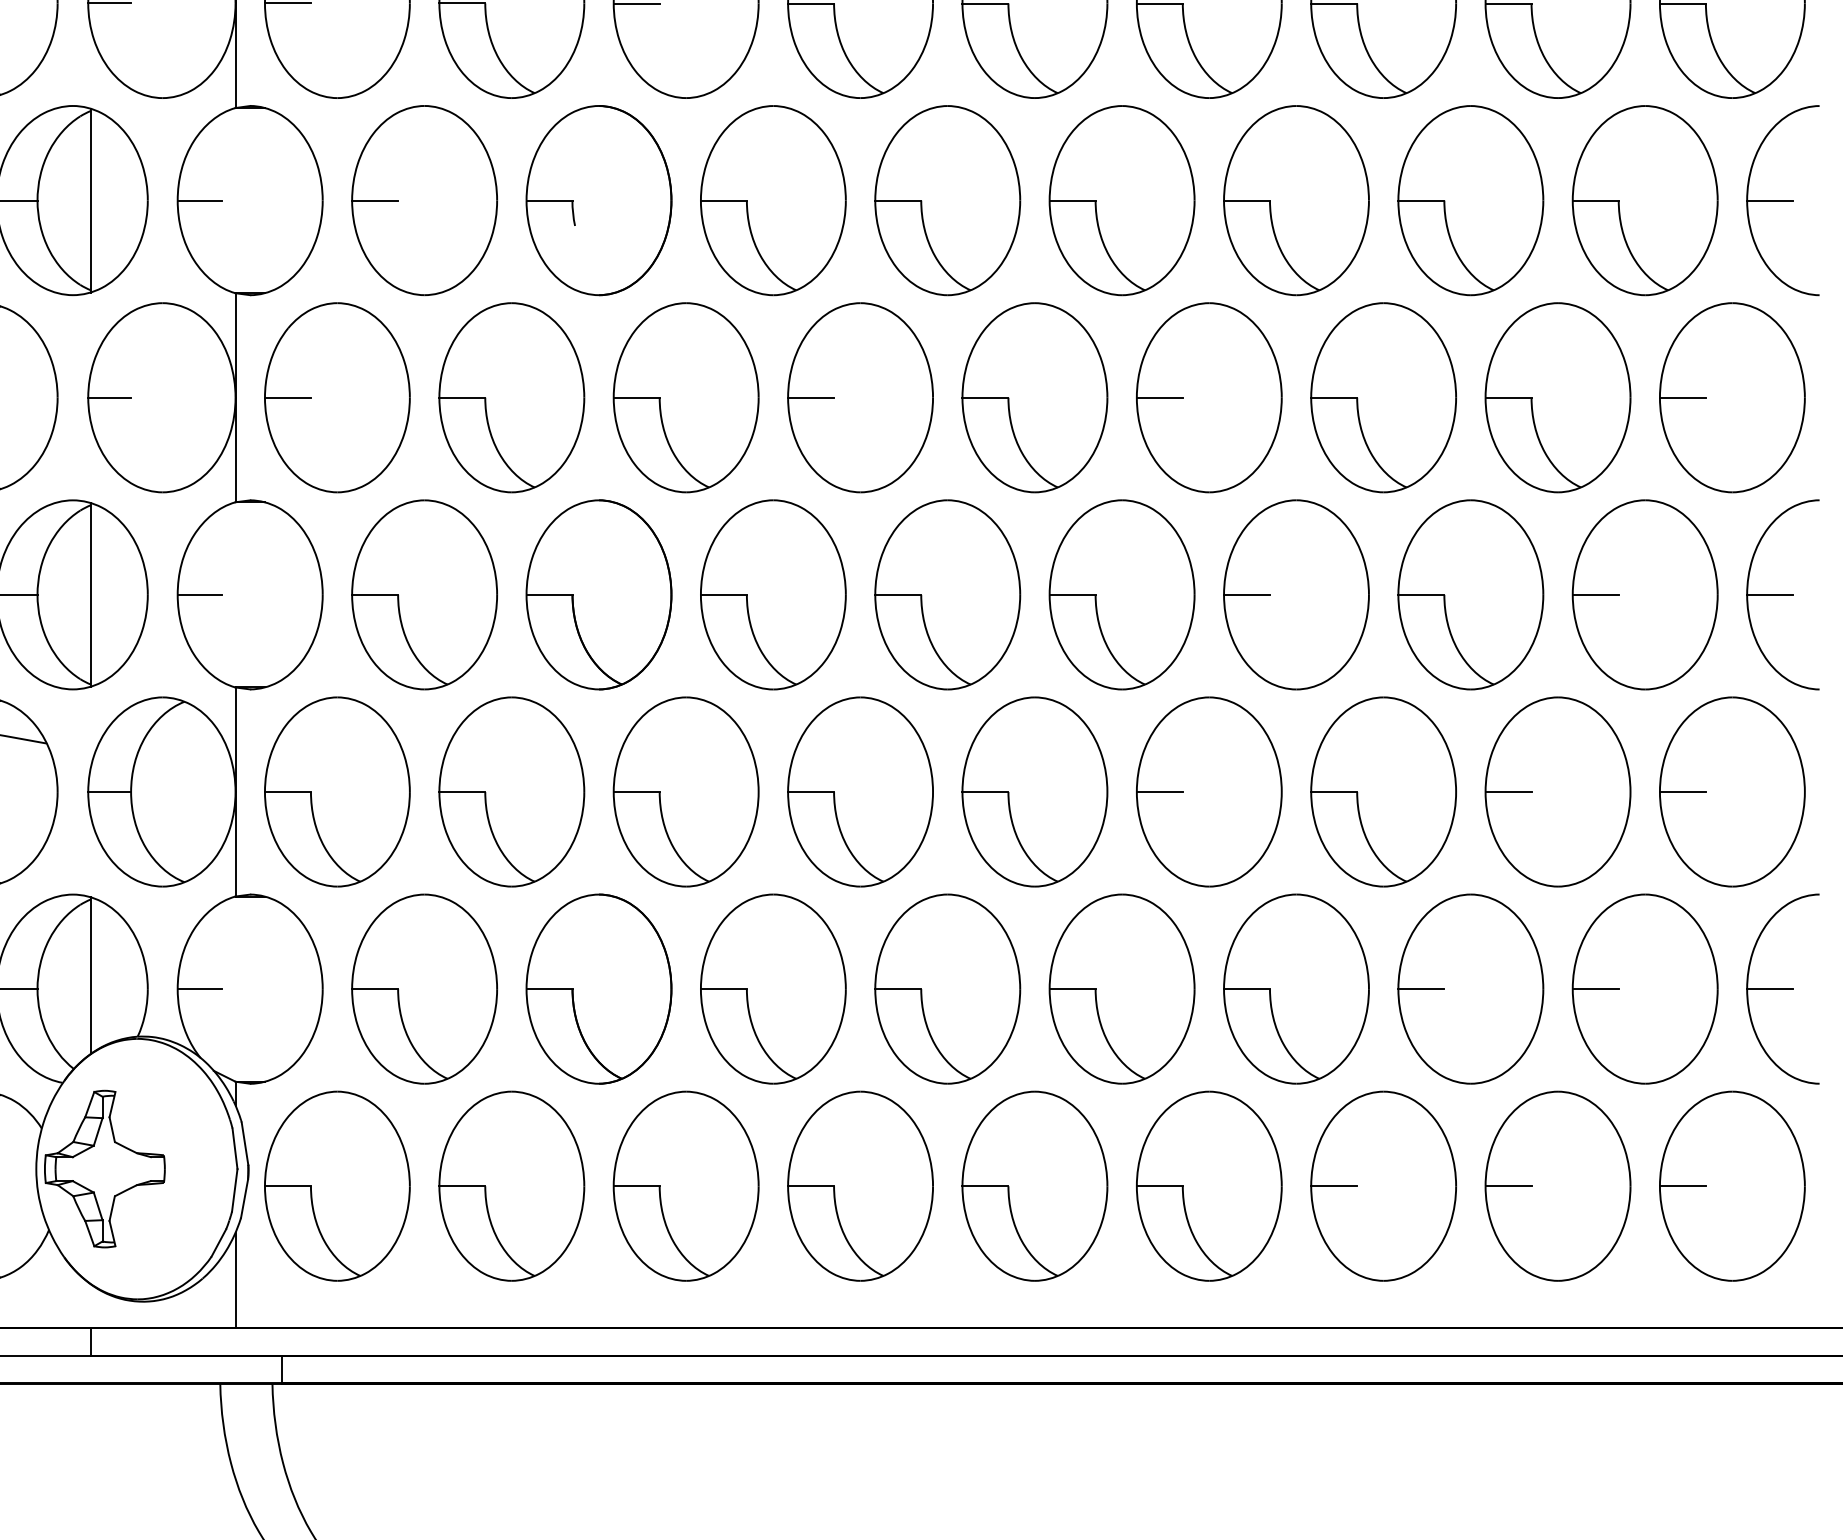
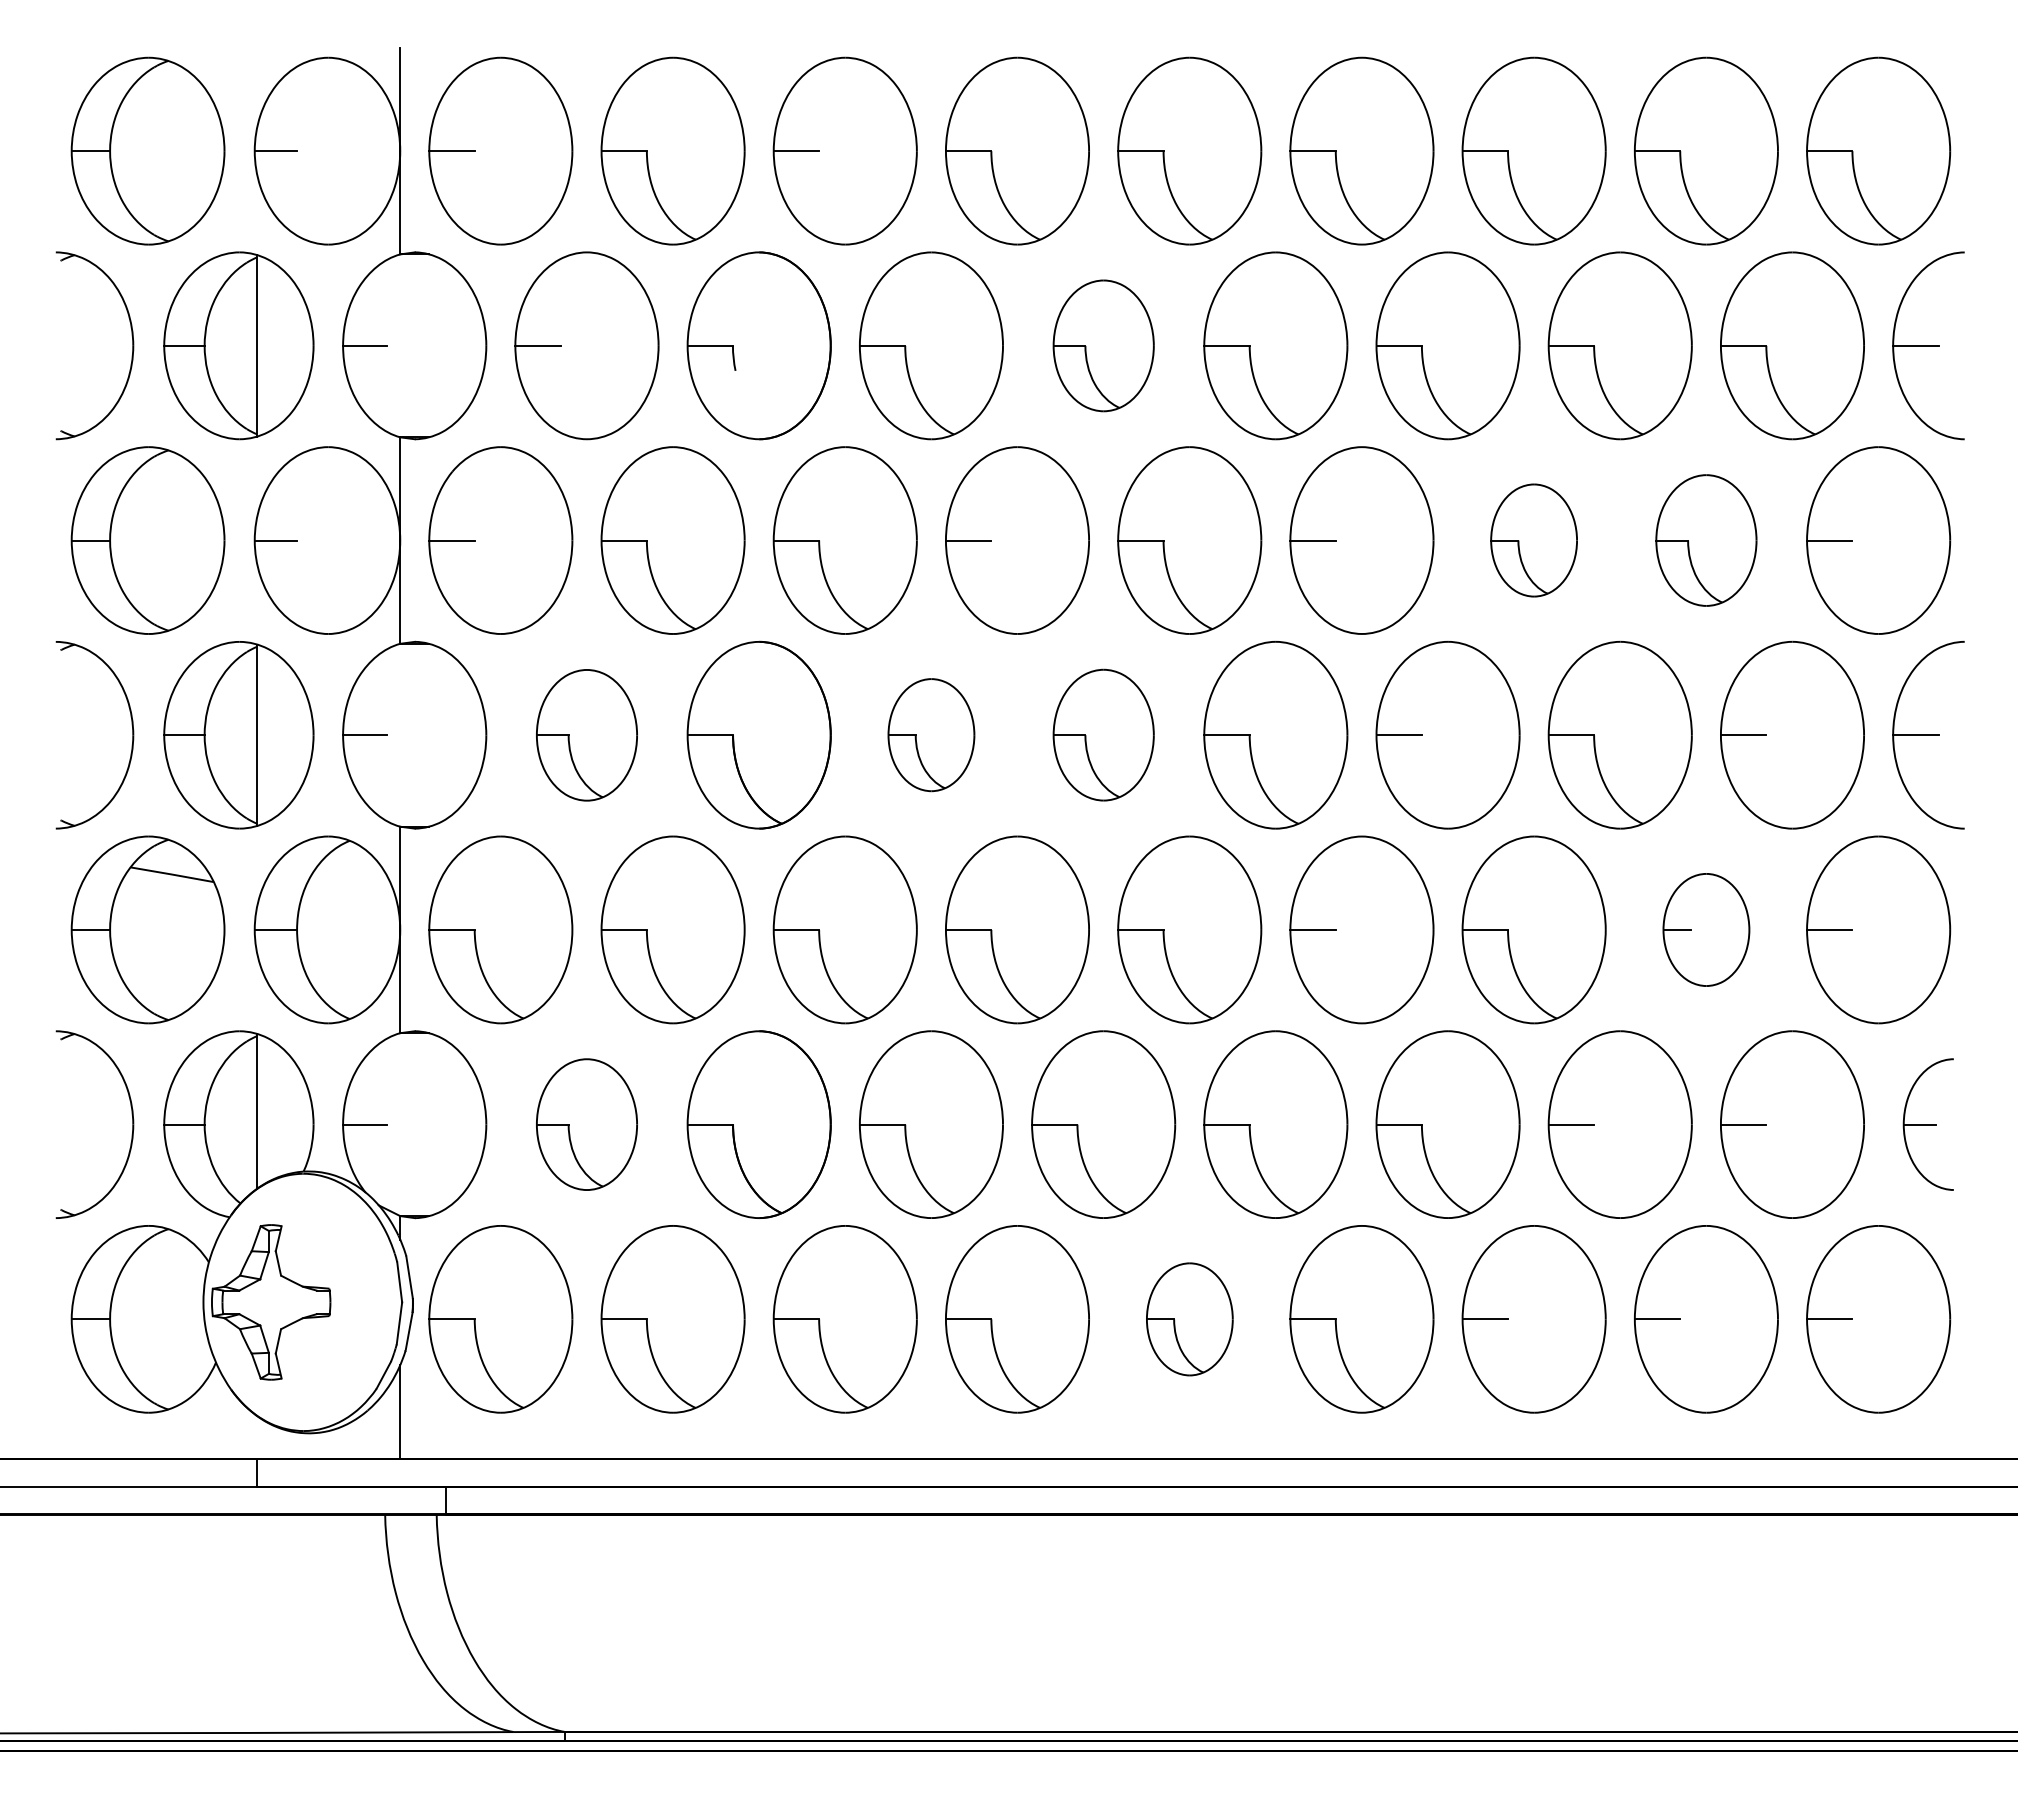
part: (947, 200) -> (1103, 345), size x0.7
part: (1382, 397) -> (1533, 540), size x0.6
part: (1558, 397) -> (1706, 540), size x0.7
part: (773, 594) -> (931, 734), size x0.6
part: (947, 594) -> (1103, 734), size x0.7
part: (424, 595) -> (586, 735), size x0.7
part: (1558, 791) -> (1706, 929), size x0.6
part: (424, 988) -> (586, 1124), size x0.7
part: (1782, 988) -> (1928, 1124), size x0.7
part: (1034, 1186) -> (1189, 1319), size x0.6

